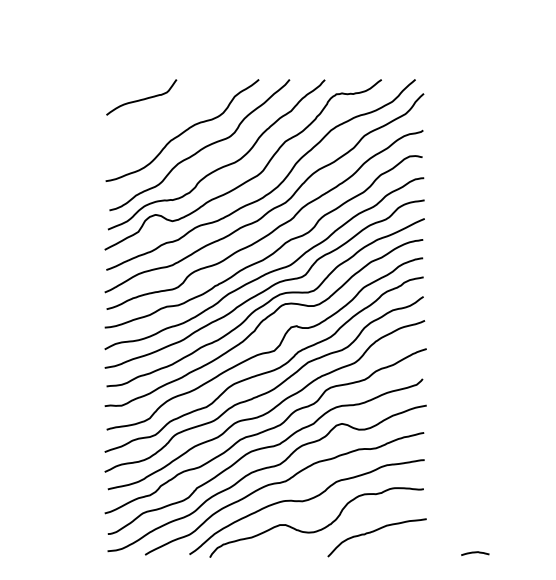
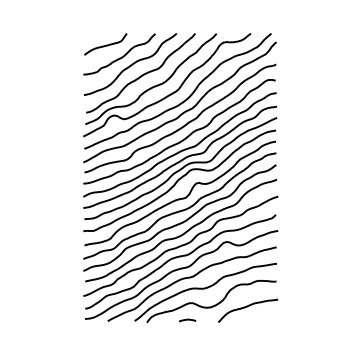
curve: (167, 117) -> (121, 56), added
curve: (475, 553) -> (187, 320), moved

